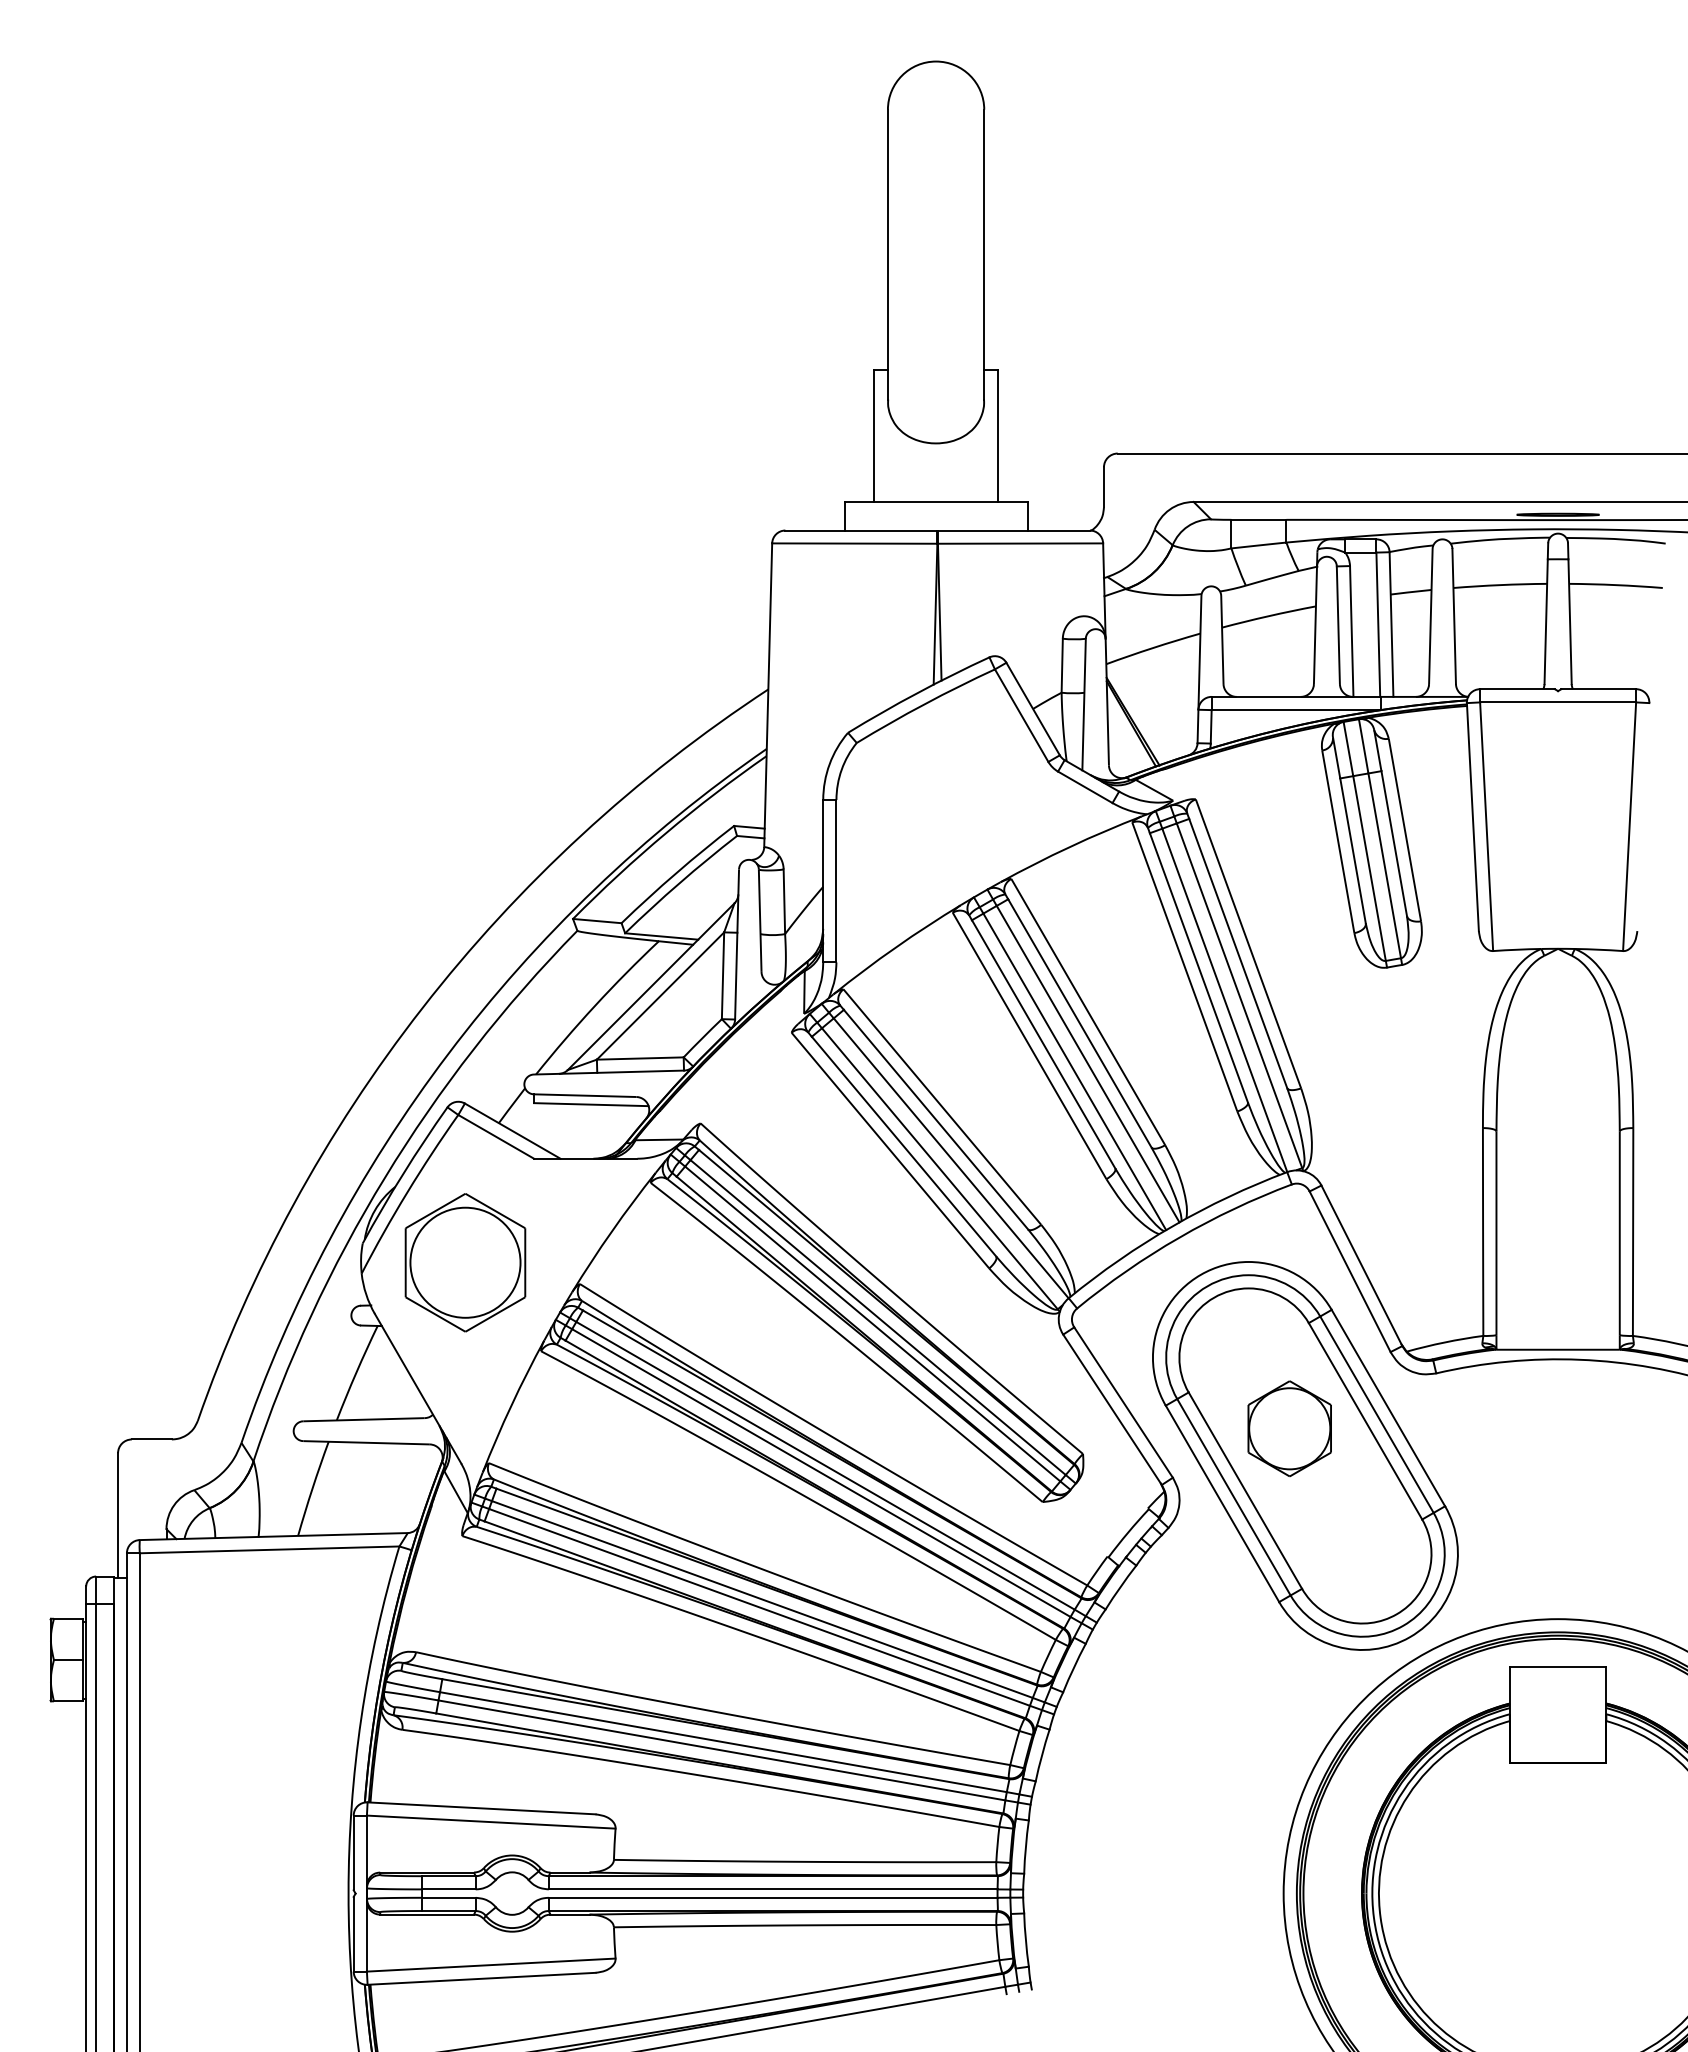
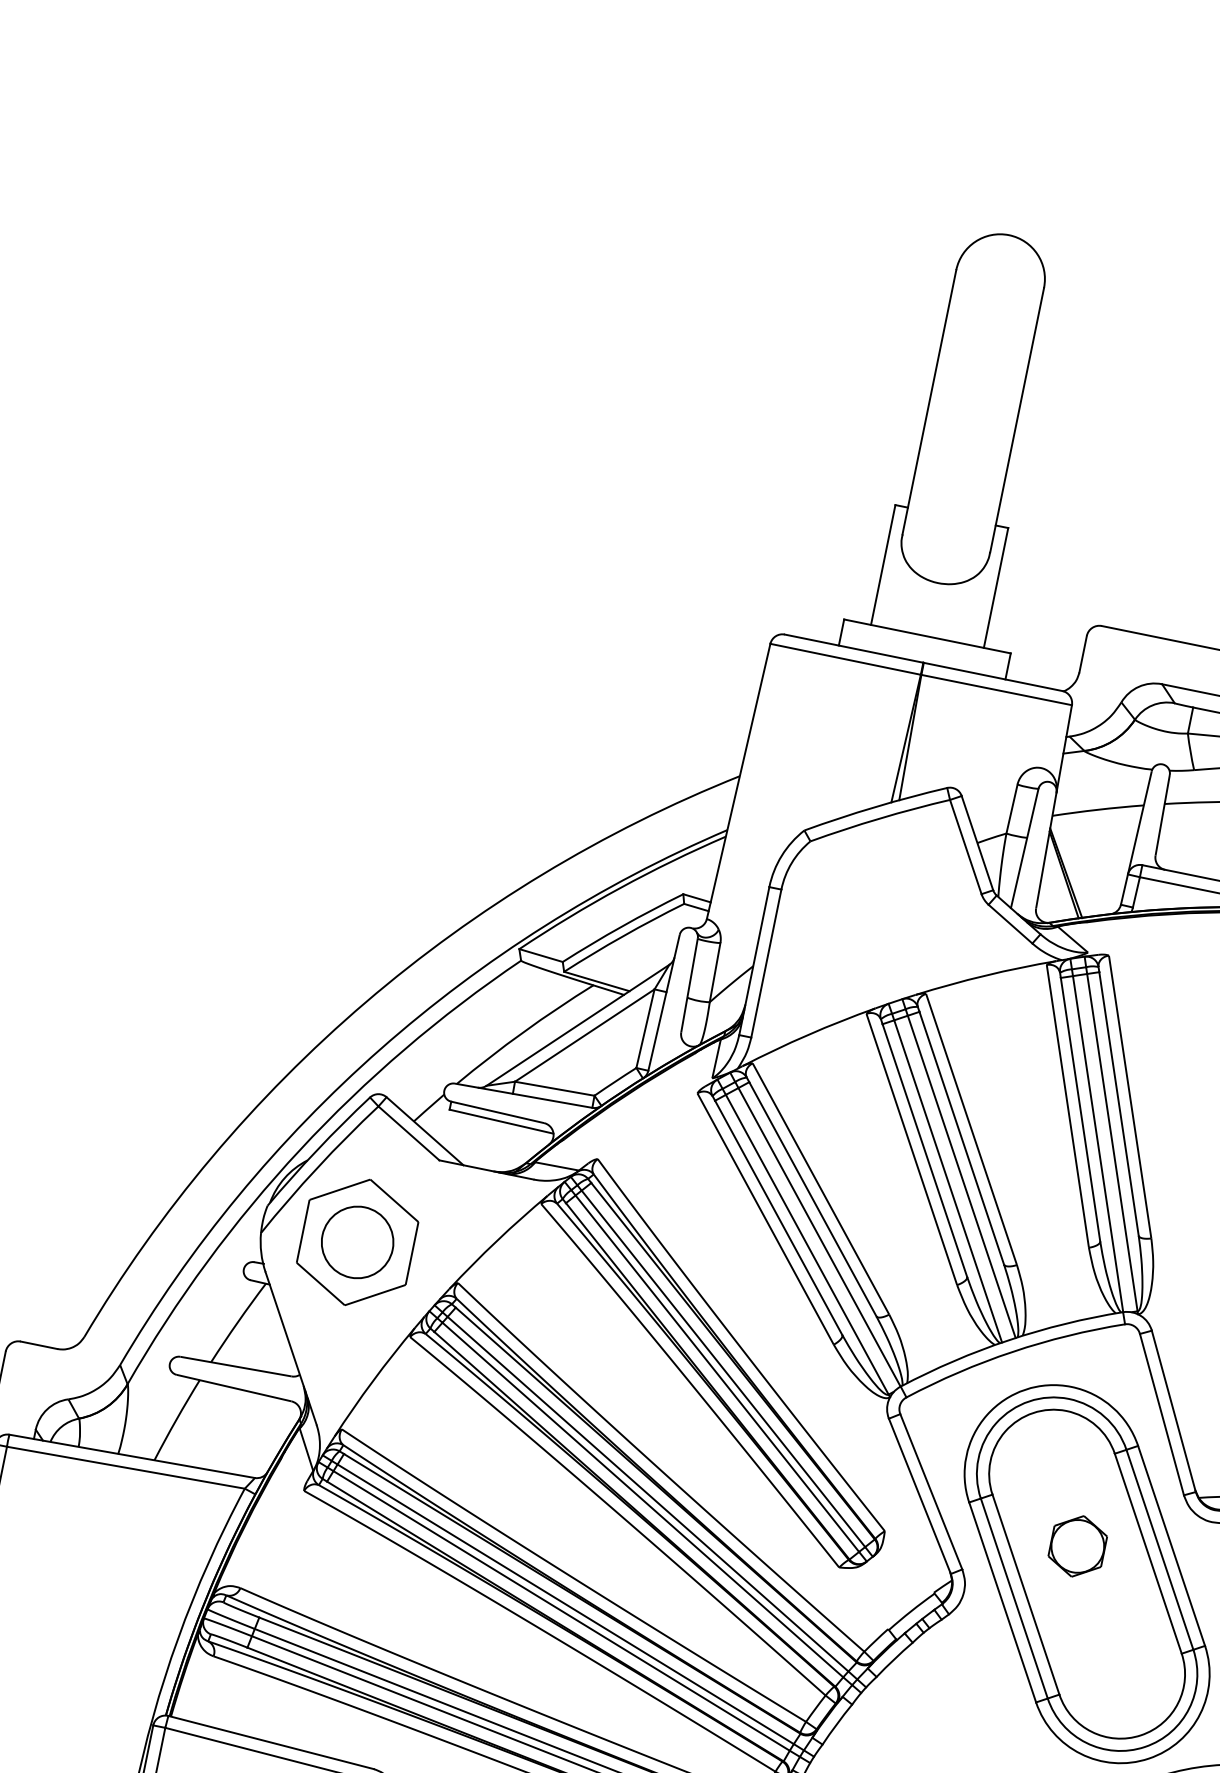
circle: (465, 1262) -> (357, 1242), size x0.7
part: (1289, 1428) -> (1077, 1546), size x0.7

